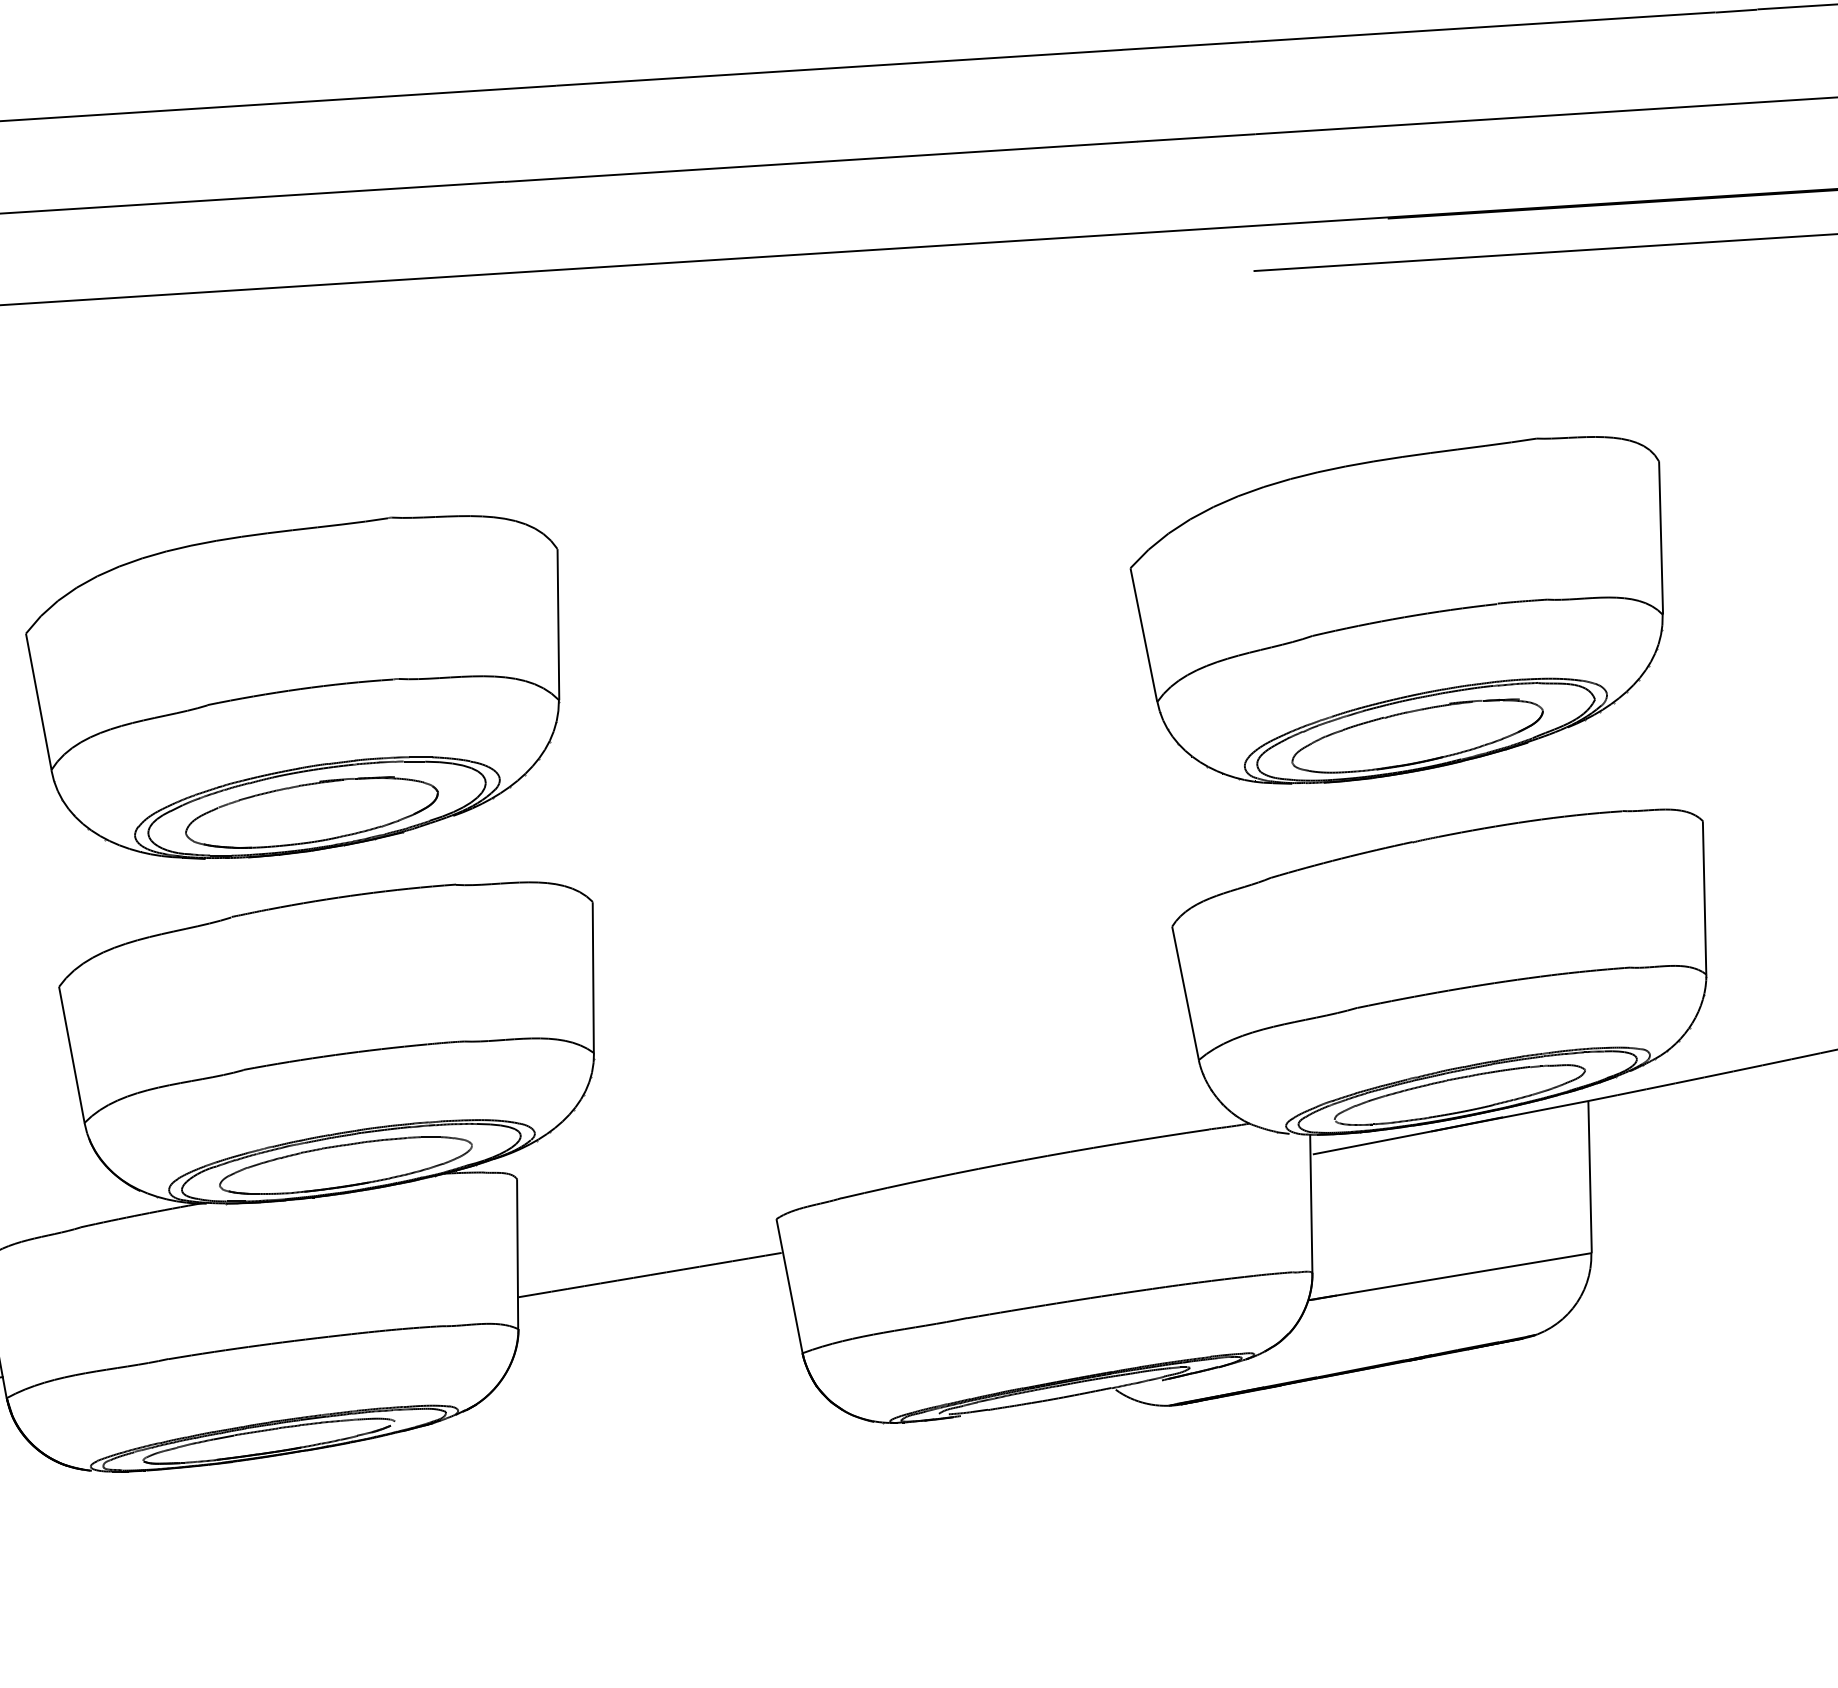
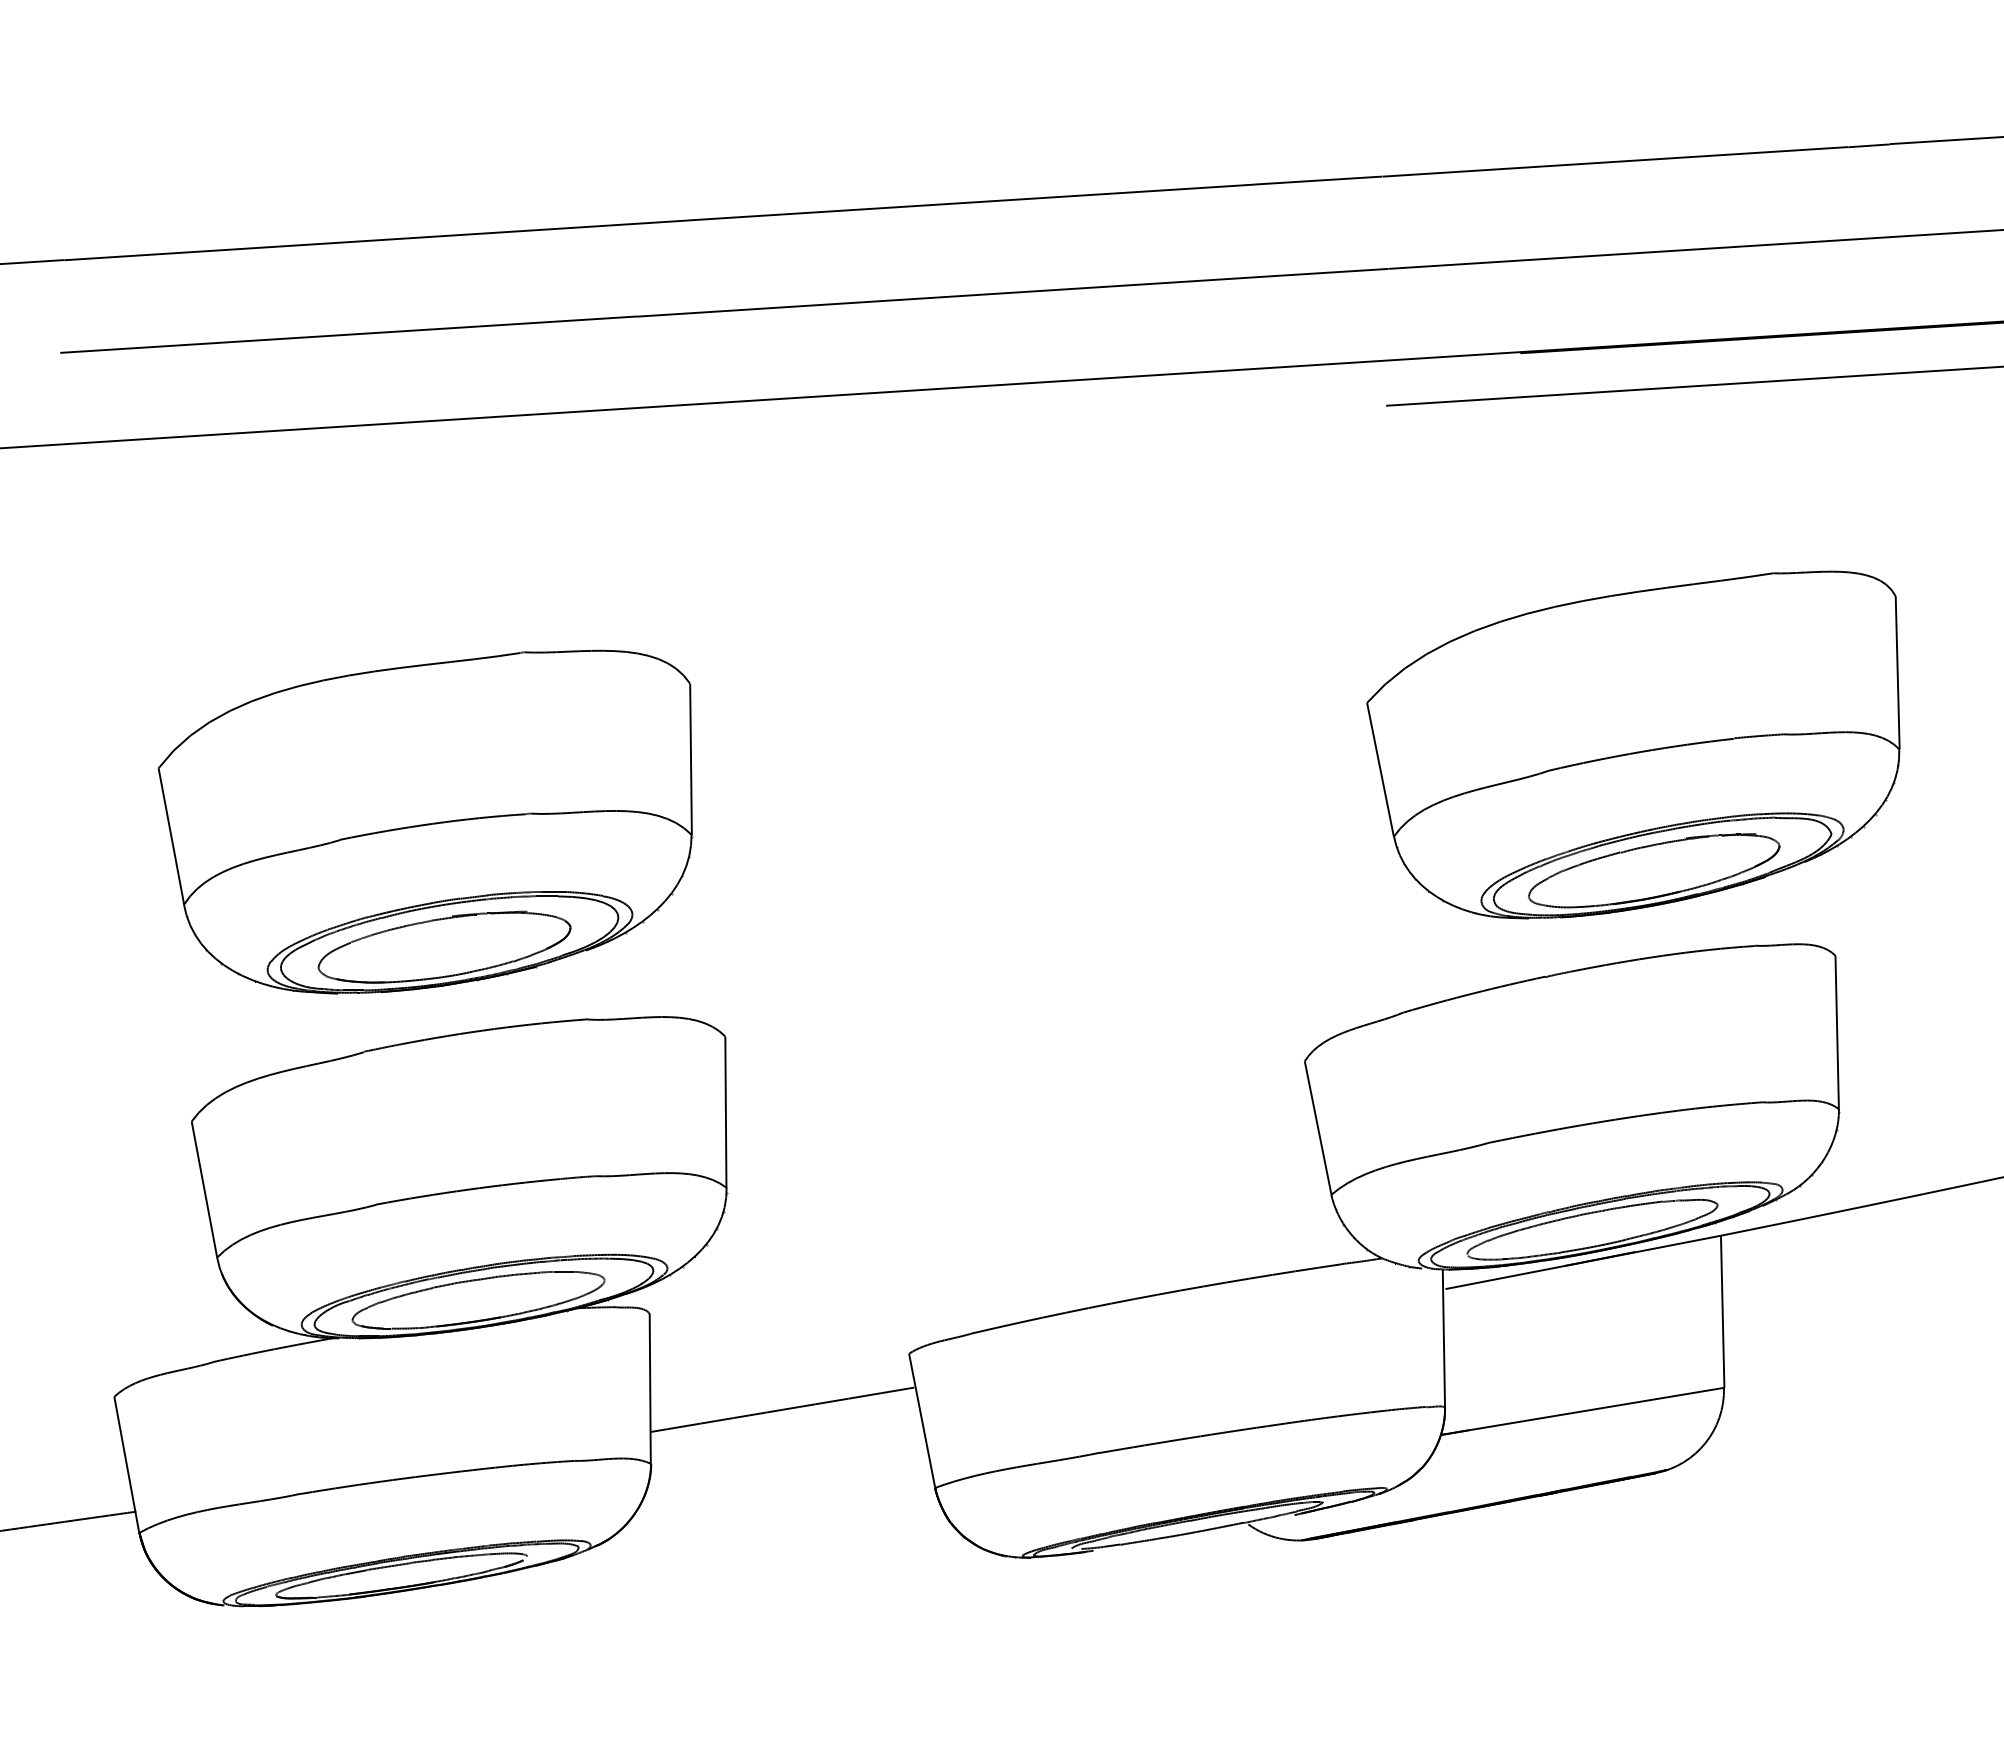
part: (1396, 609) -> (1633, 744), moved

